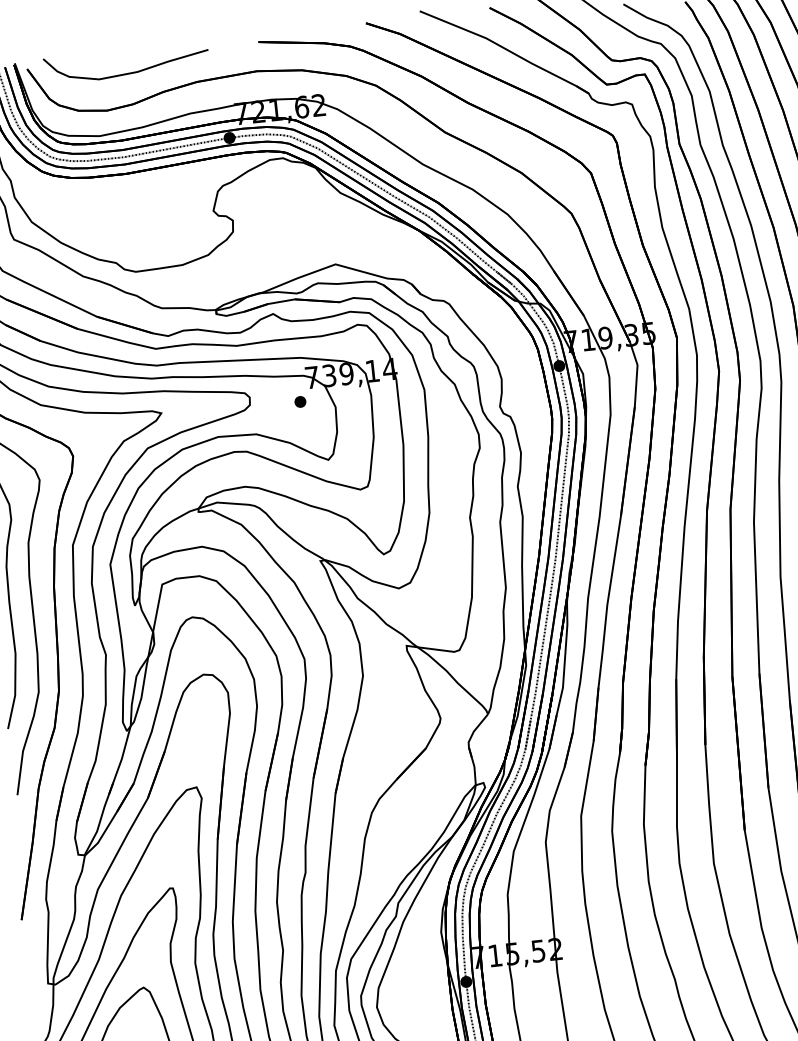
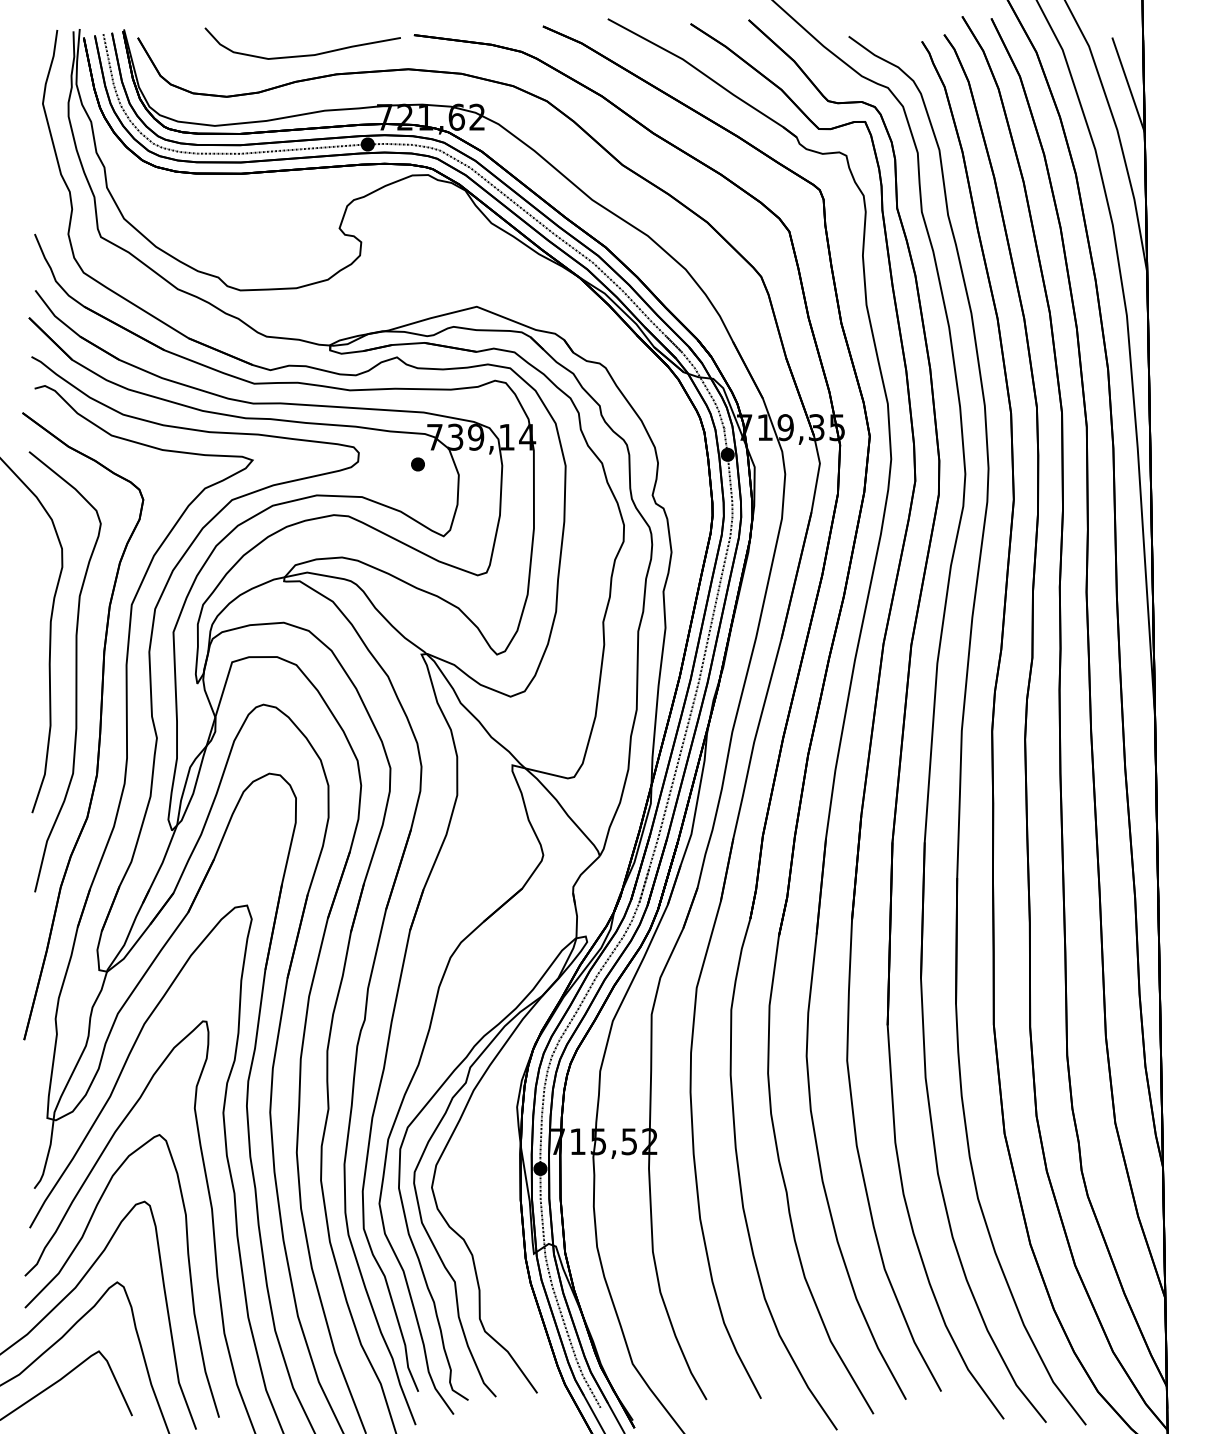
curve: (130, 72) -> (306, 54), moved

